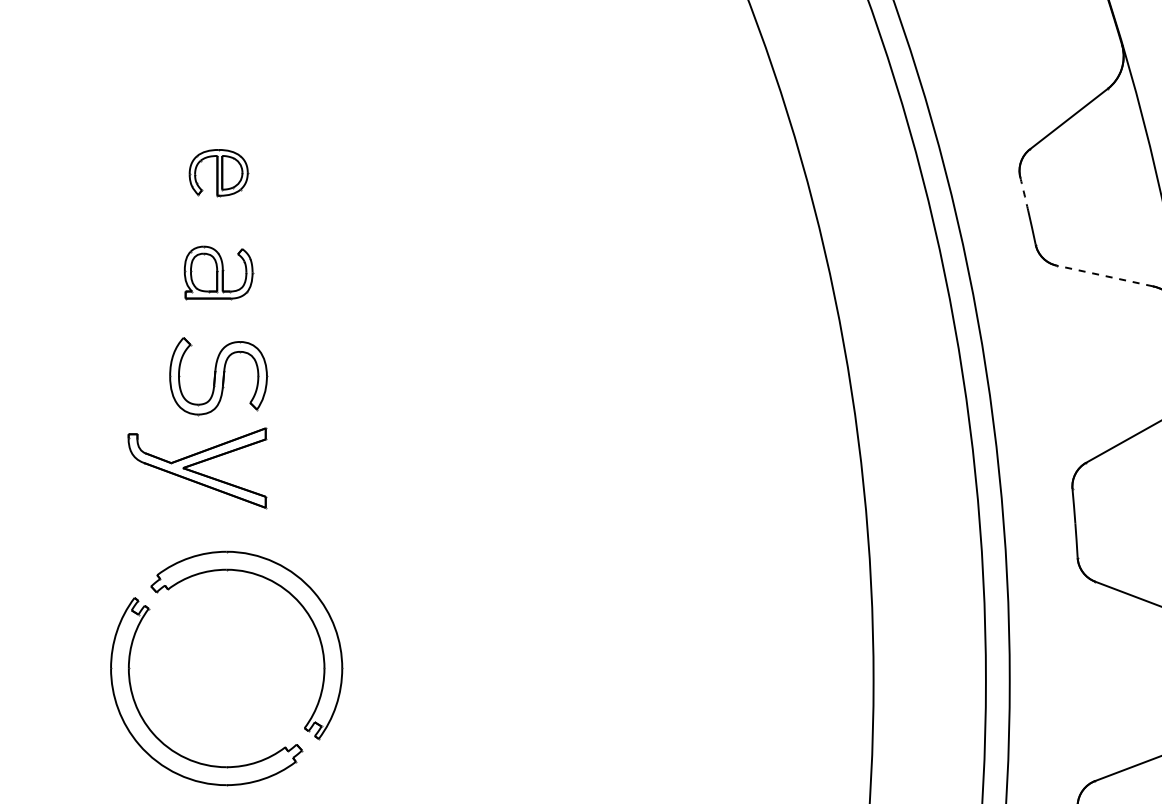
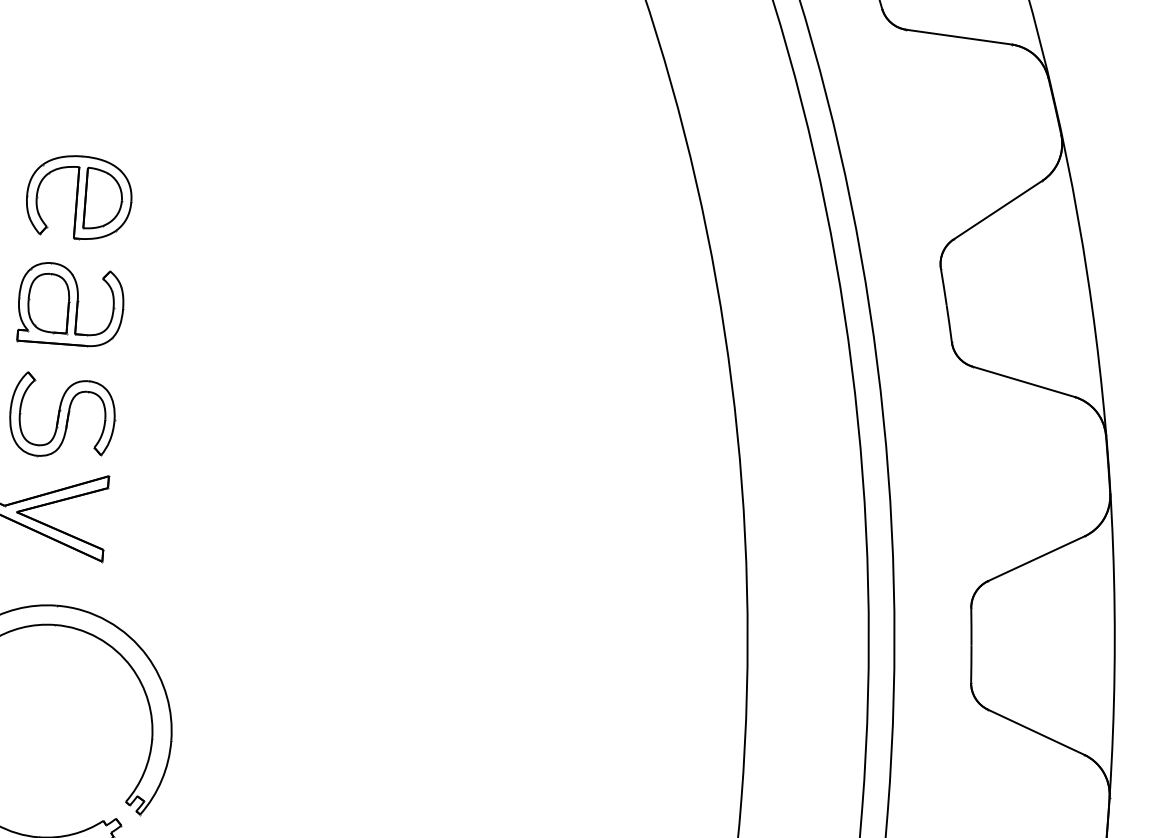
part: (218, 172) -> (79, 197), size x1.67
arc: (1024, 194) -> (944, 287), dashed -> solid
part: (218, 272) -> (71, 304), size x1.43
line: (1104, 275) -> (1023, 381), dashed -> solid

